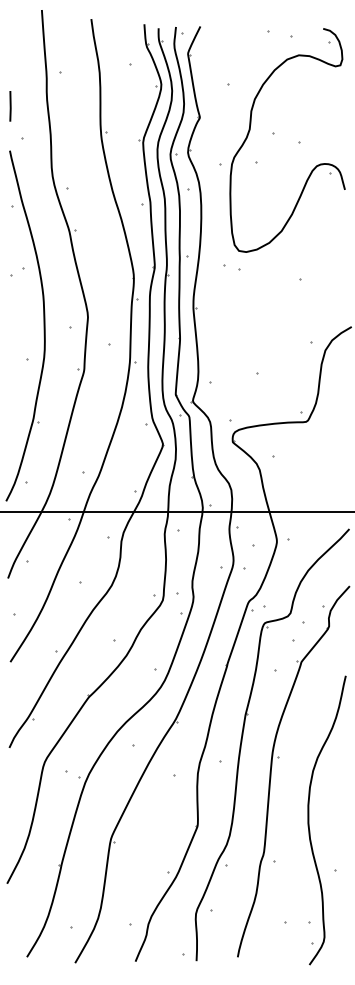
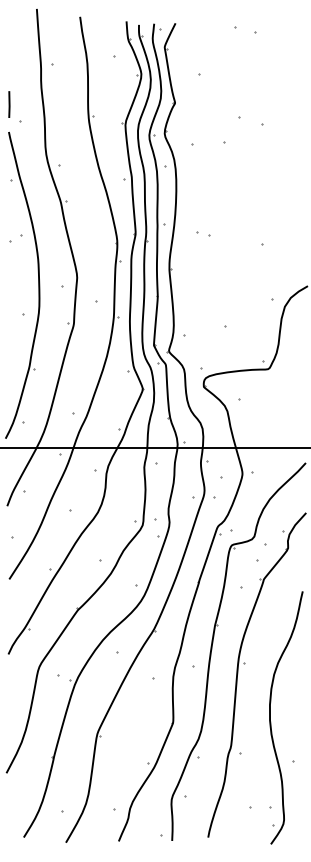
line: (10, 106) -> (9, 104), moved
part: (314, 167) -> (275, 146), removed

